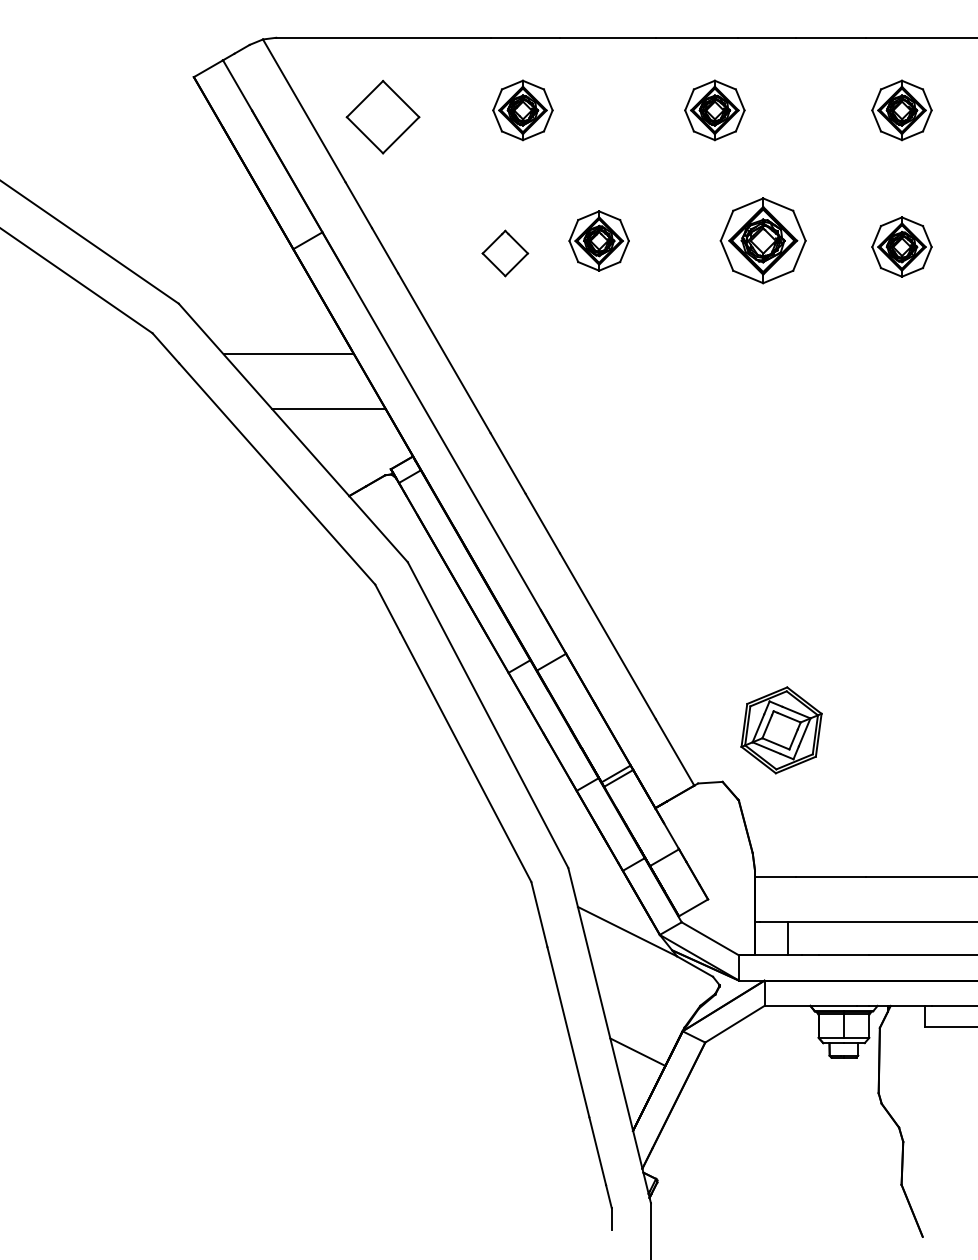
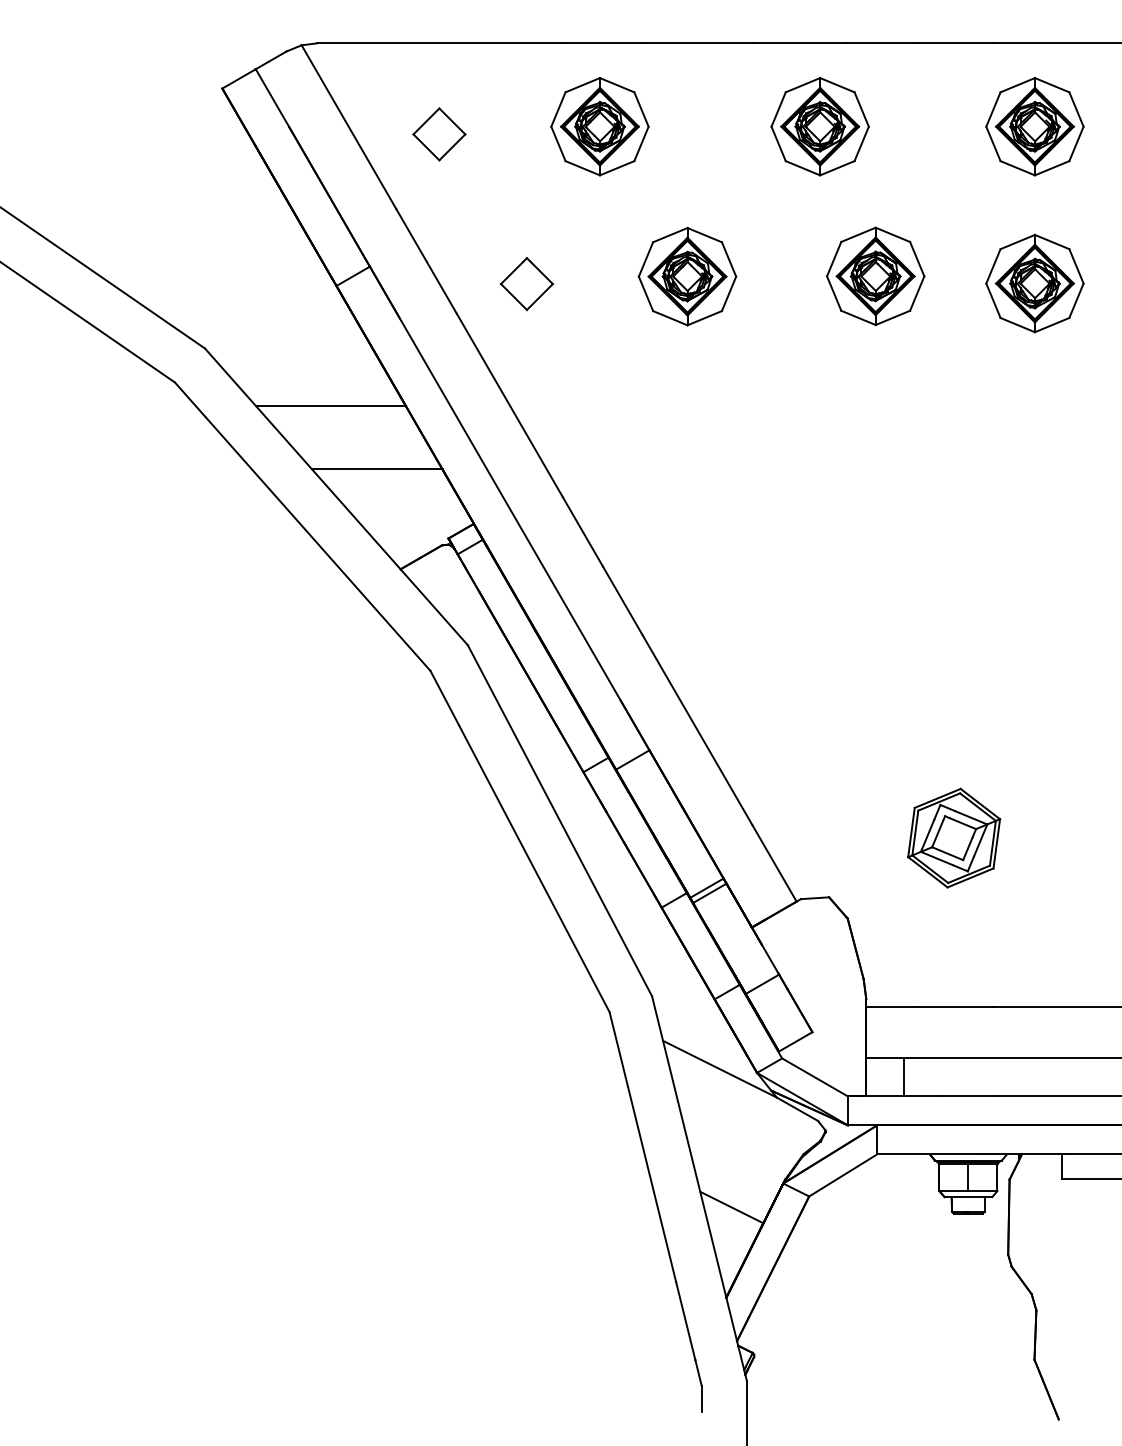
part: (522, 110) -> (599, 126), size x1.43
part: (714, 110) -> (819, 126), size x1.43
part: (901, 110) -> (1034, 126), size x1.43
part: (382, 116) -> (438, 133), size x0.62
part: (598, 240) -> (686, 276), size x1.43
part: (901, 246) -> (1034, 282), size x1.43
part: (505, 253) -> (527, 284), moved
part: (781, 730) -> (954, 838), moved

